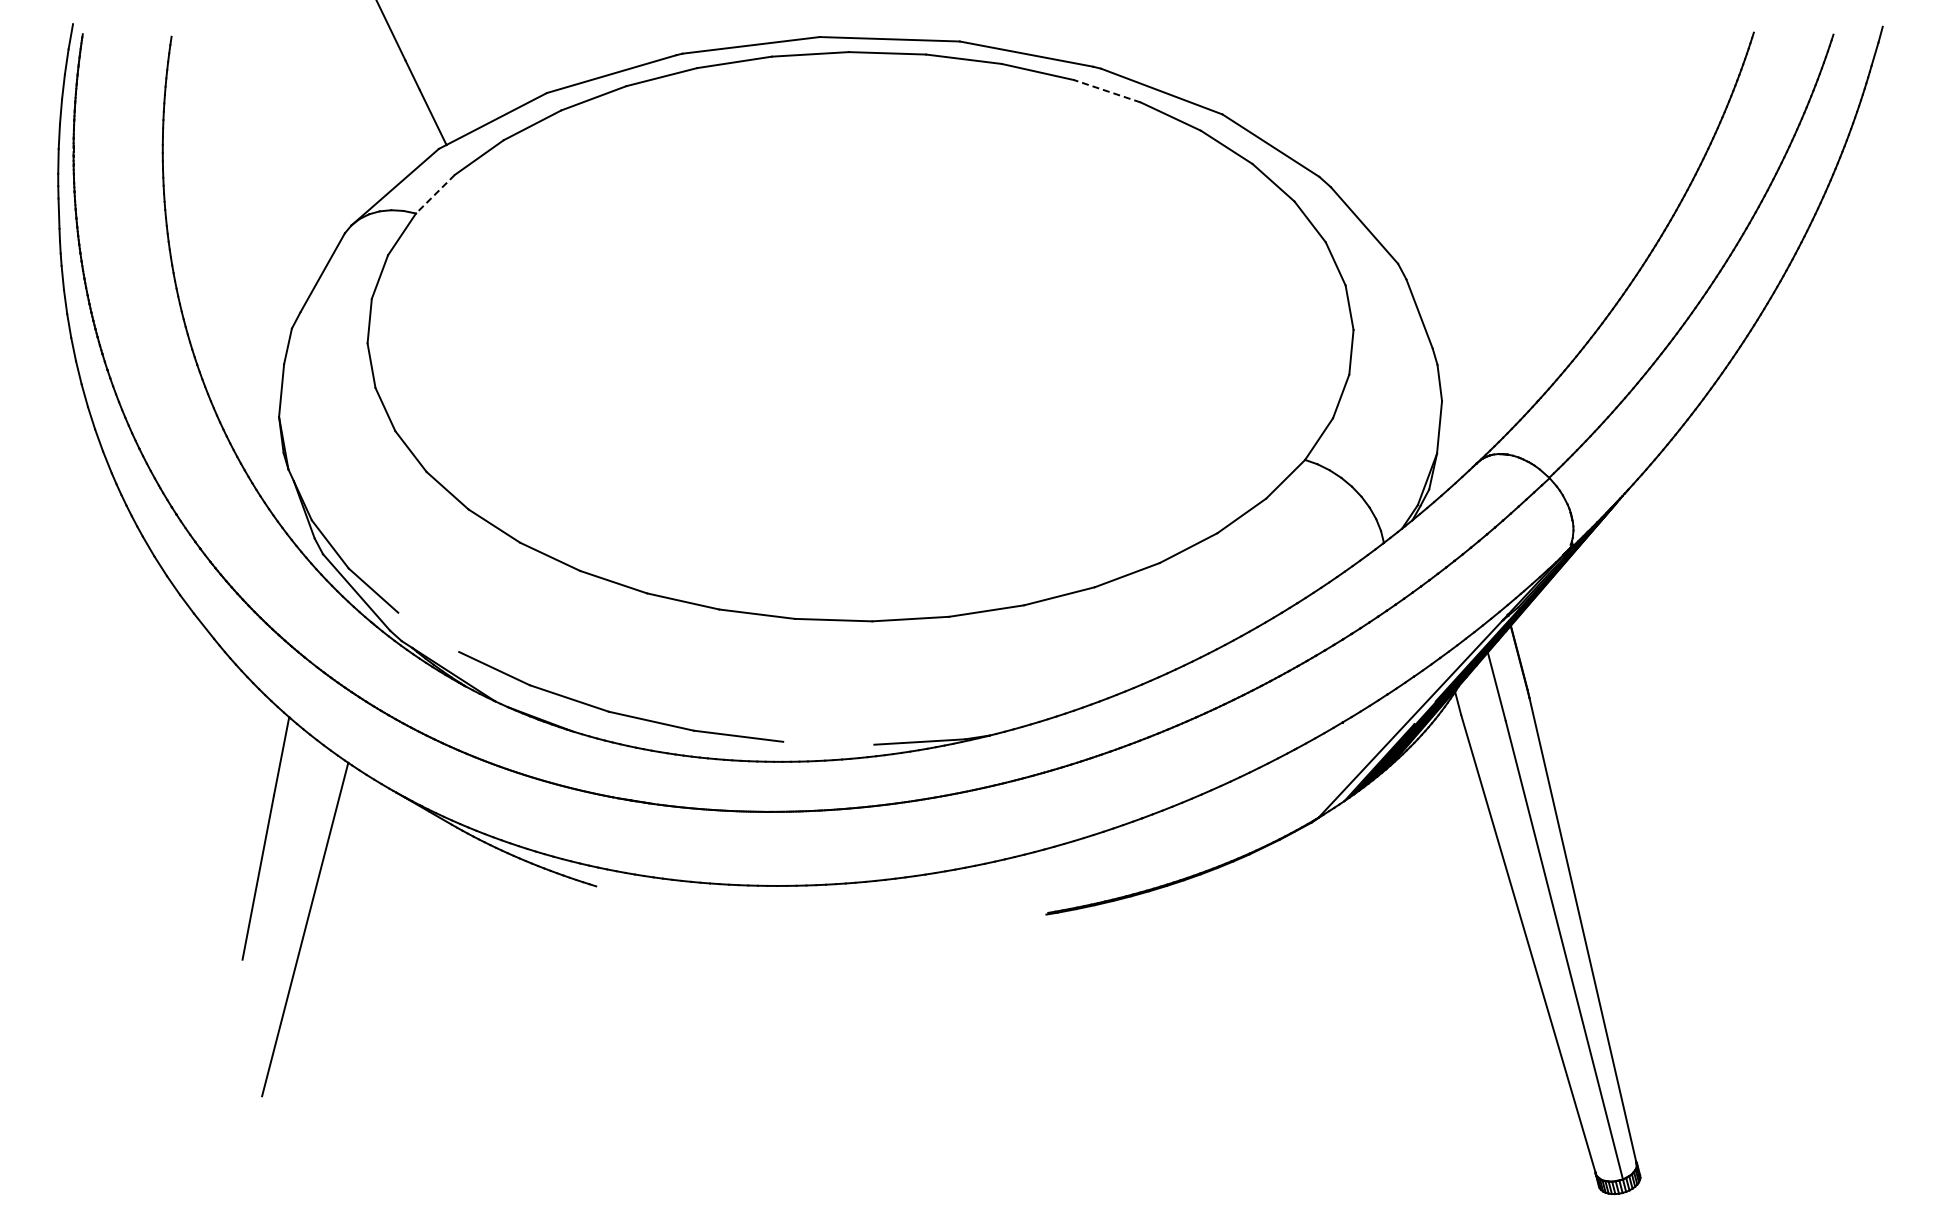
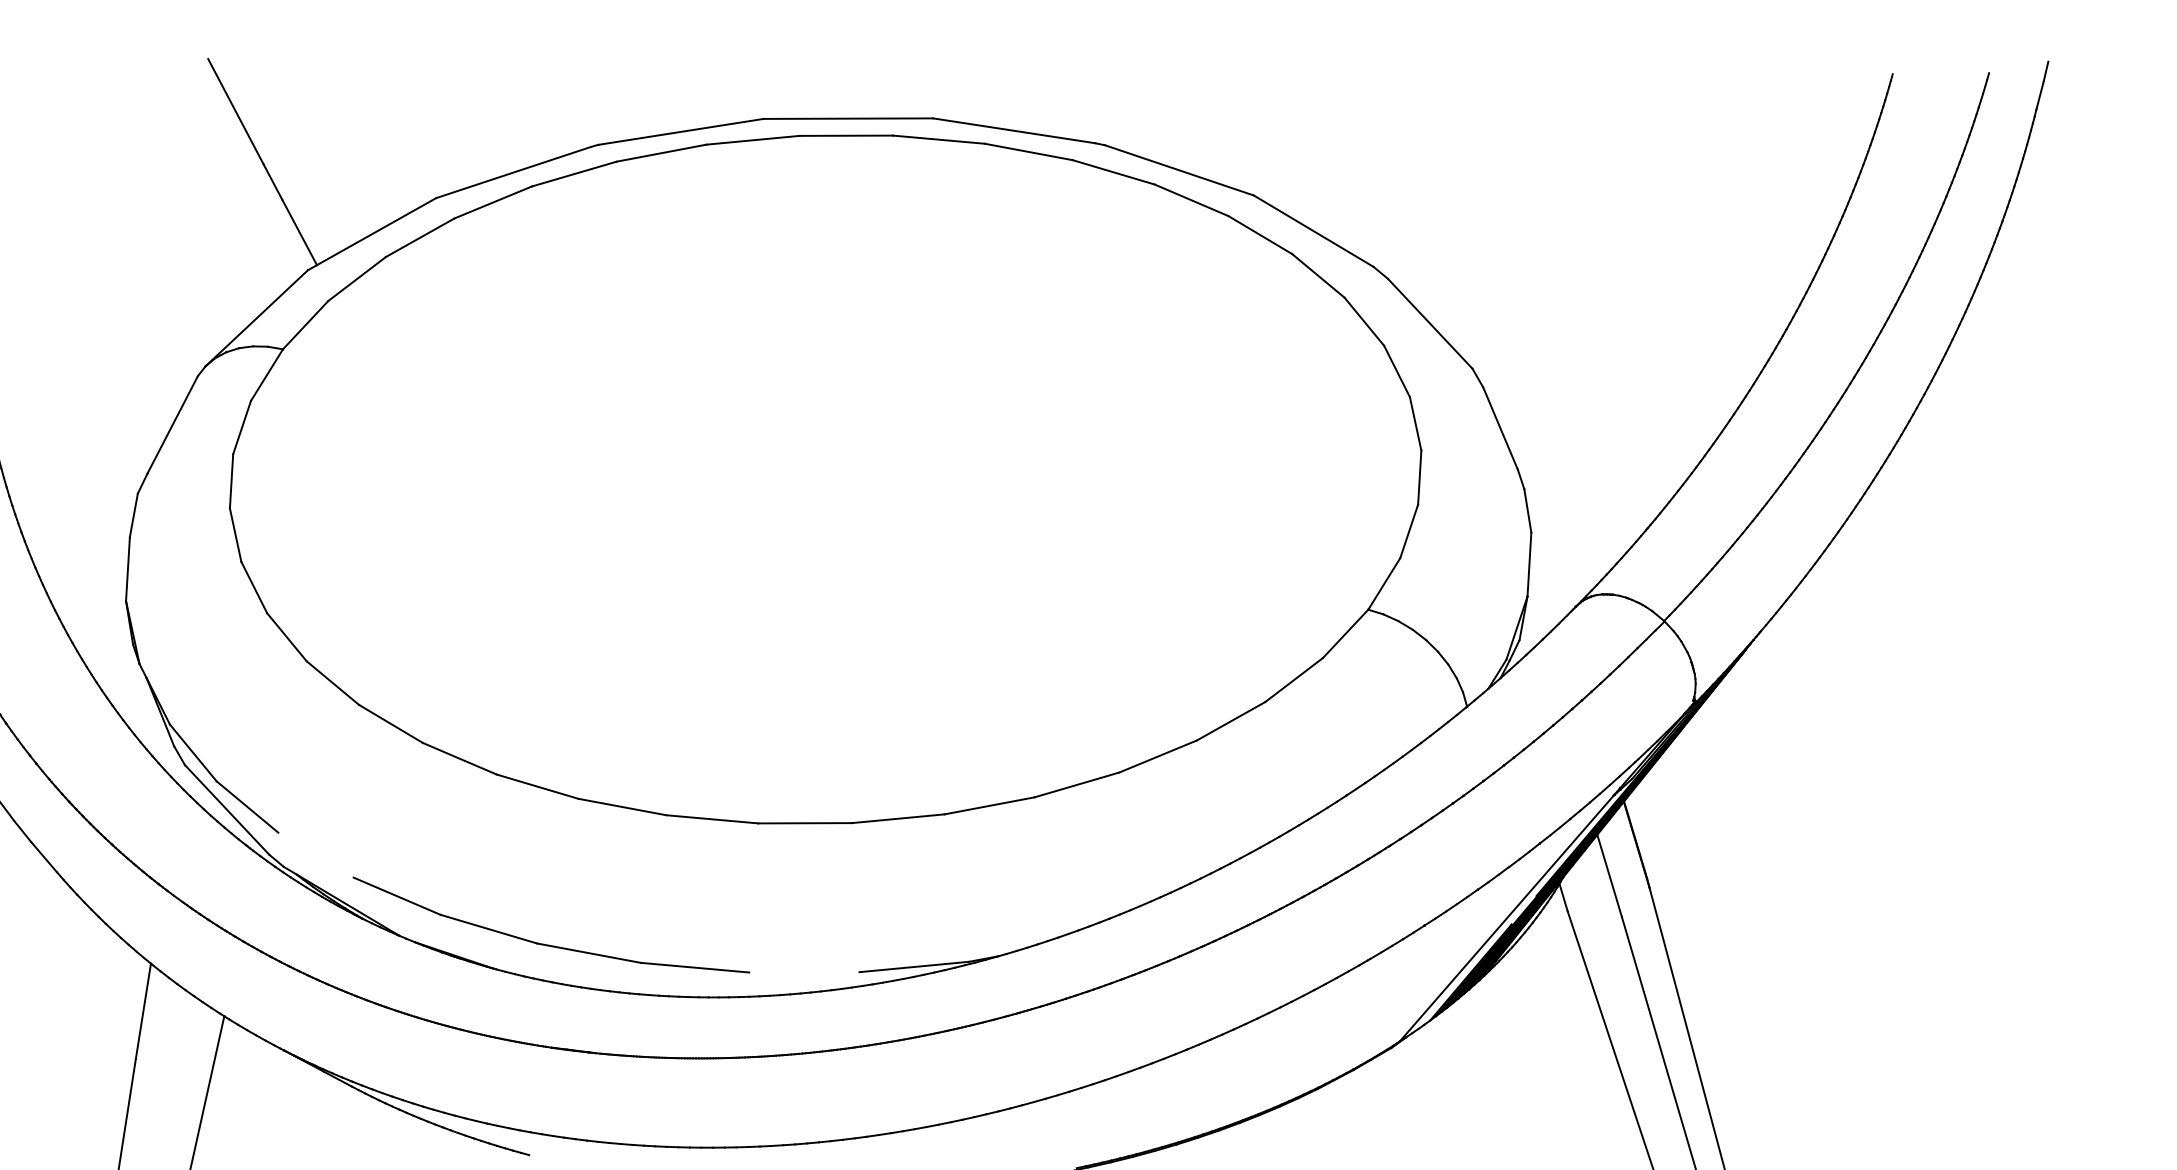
line: (1106, 91) -> (1112, 172), dashed -> solid
line: (435, 194) -> (305, 325), dashed -> solid

